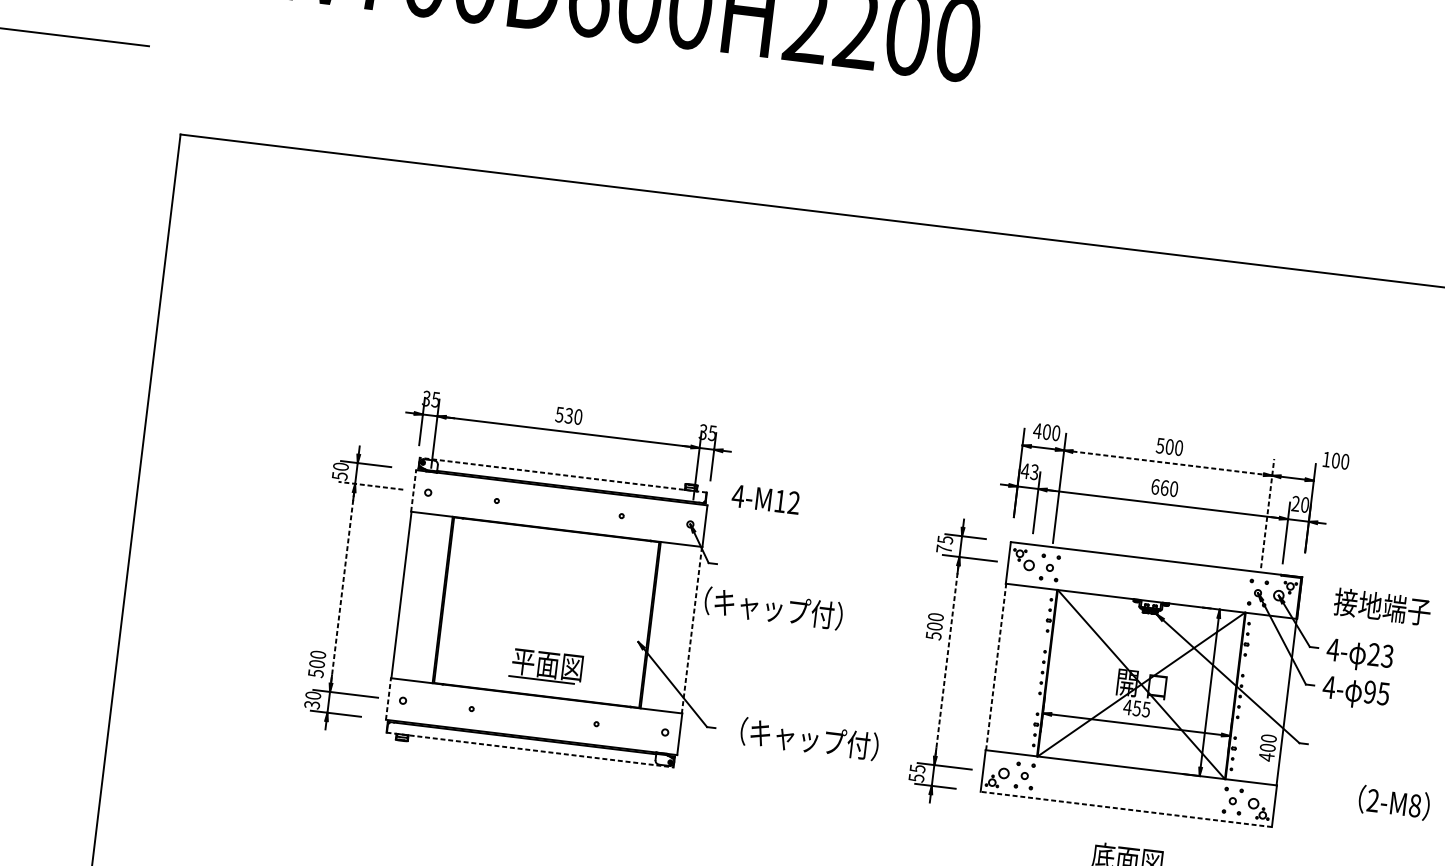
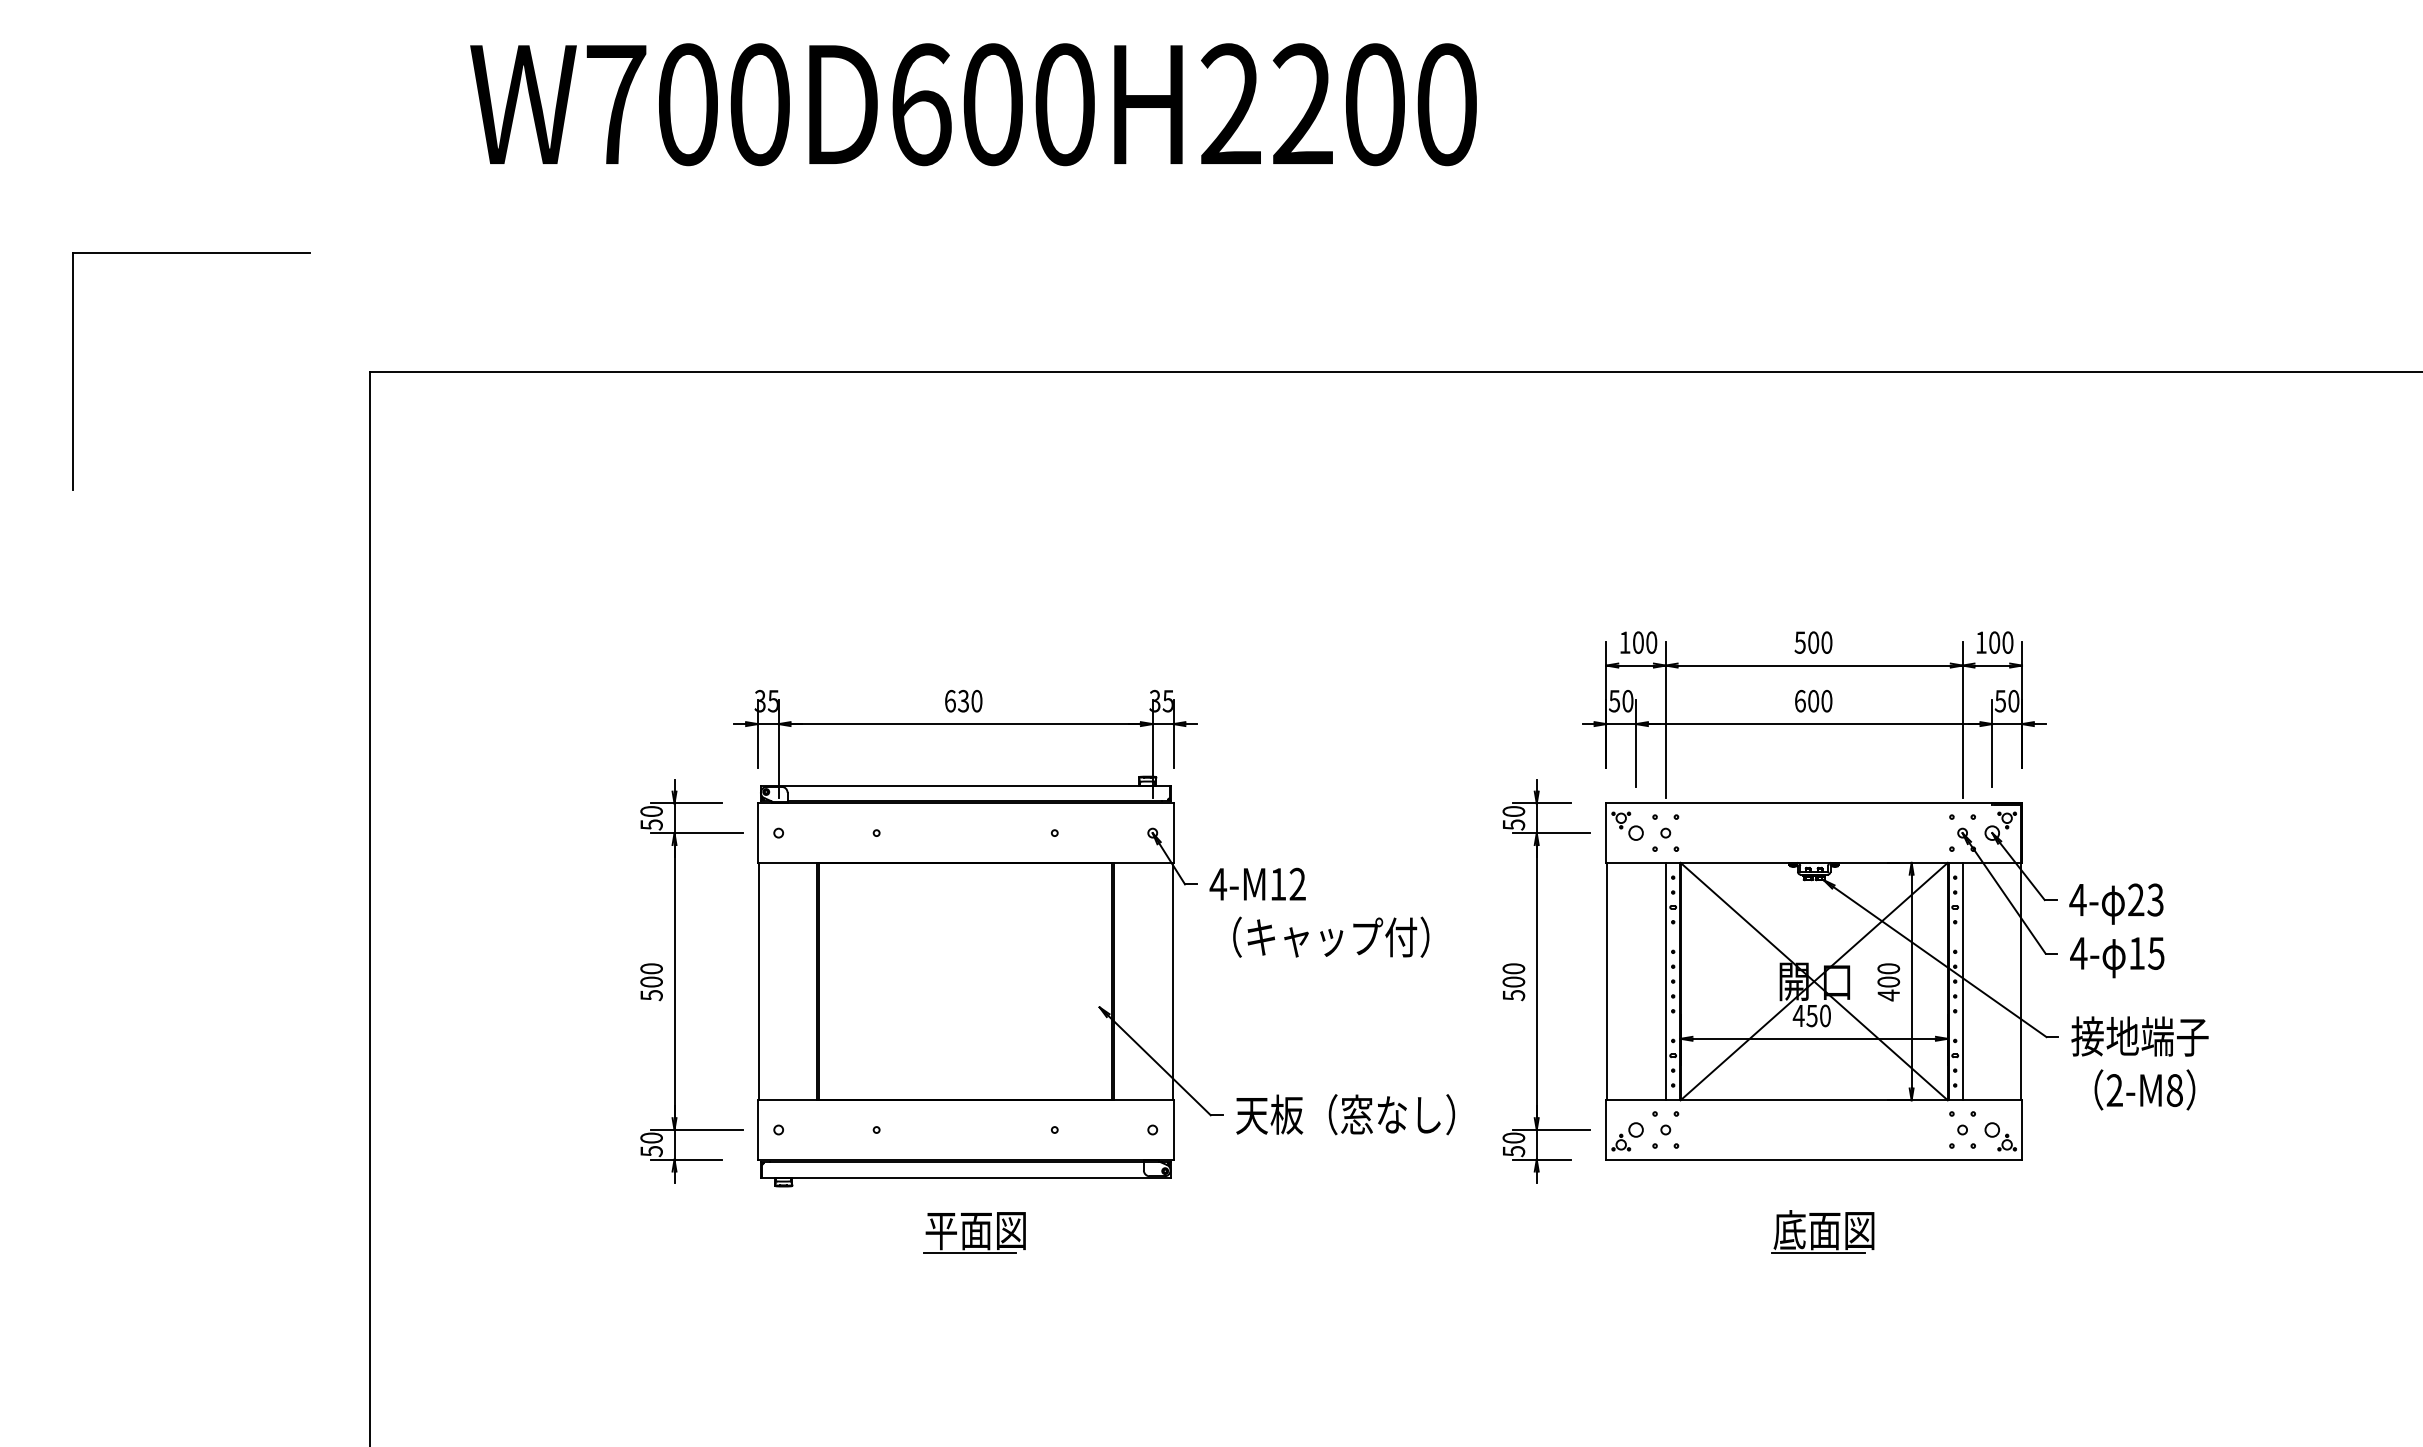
text: (559, 414) -> (949, 700), 530 -> 630
text: (1037, 430) -> (1624, 642), 400 -> 100
text: (1335, 460) -> (1994, 642), moved
line: (1168, 463) -> (1814, 665), dashed -> solid
text: (1029, 471) -> (1620, 701), 43 -> 50
line: (563, 475) -> (965, 785), dashed -> solid
line: (370, 485) -> (696, 833), dashed -> solid
text: (1164, 488) -> (1813, 701), 660 -> 600
line: (413, 491) -> (757, 833), dashed -> solid
text: (765, 498) -> (1257, 883), moved
text: (1295, 503) -> (2000, 700), 20 -> 50
line: (1267, 513) -> (1962, 719), dashed -> solid
text: (944, 544) -> (1513, 818), 75 -> 50
line: (342, 587) -> (674, 981), dashed -> solid
text: (1382, 606) -> (2139, 1036), moved
text: (773, 608) -> (1331, 936), moved
text: (934, 626) -> (1513, 982), moved
line: (691, 630) -> (1172, 981), dashed -> solid
line: (946, 660) -> (1536, 981), dashed -> solid
text: (316, 664) -> (651, 982), moved
part: (546, 665) -> (974, 1232), moved
line: (996, 666) -> (1607, 981), dashed -> solid
line: (1037, 671) -> (1665, 981), added
text: (1369, 692) -> (2136, 953), 95 -> 15
line: (1245, 697) -> (1962, 981), added
line: (388, 699) -> (757, 1130), dashed -> solid
text: (312, 705) -> (651, 1151), 30 -> 50
text: (1145, 709) -> (1824, 1015), 455 -> 450
text: (797, 737) -> (1339, 1114), （キャップ付） -> 天板（窓なし）
text: (1267, 748) -> (1888, 982), moved
line: (529, 749) -> (965, 1177), dashed -> solid
text: (917, 768) -> (1513, 1137), 55 -> 50
text: (1394, 802) -> (2144, 1089), moved
line: (1126, 809) -> (1814, 1159), dashed -> solid

